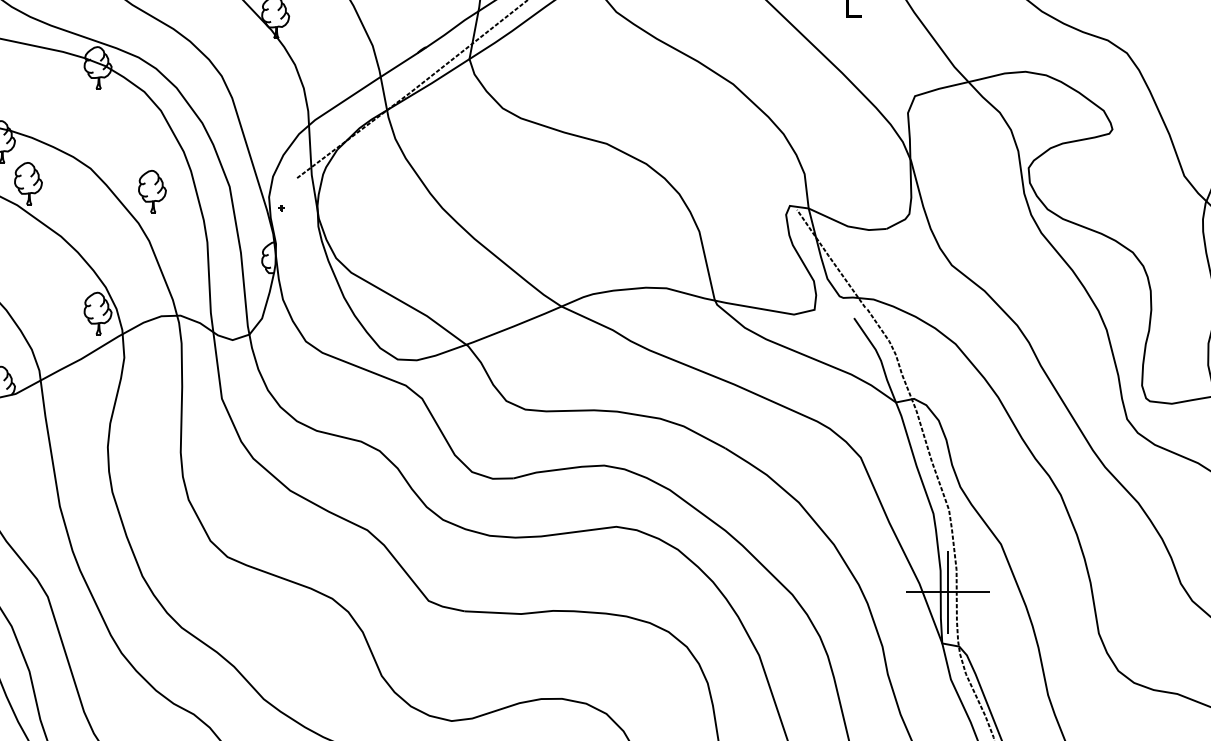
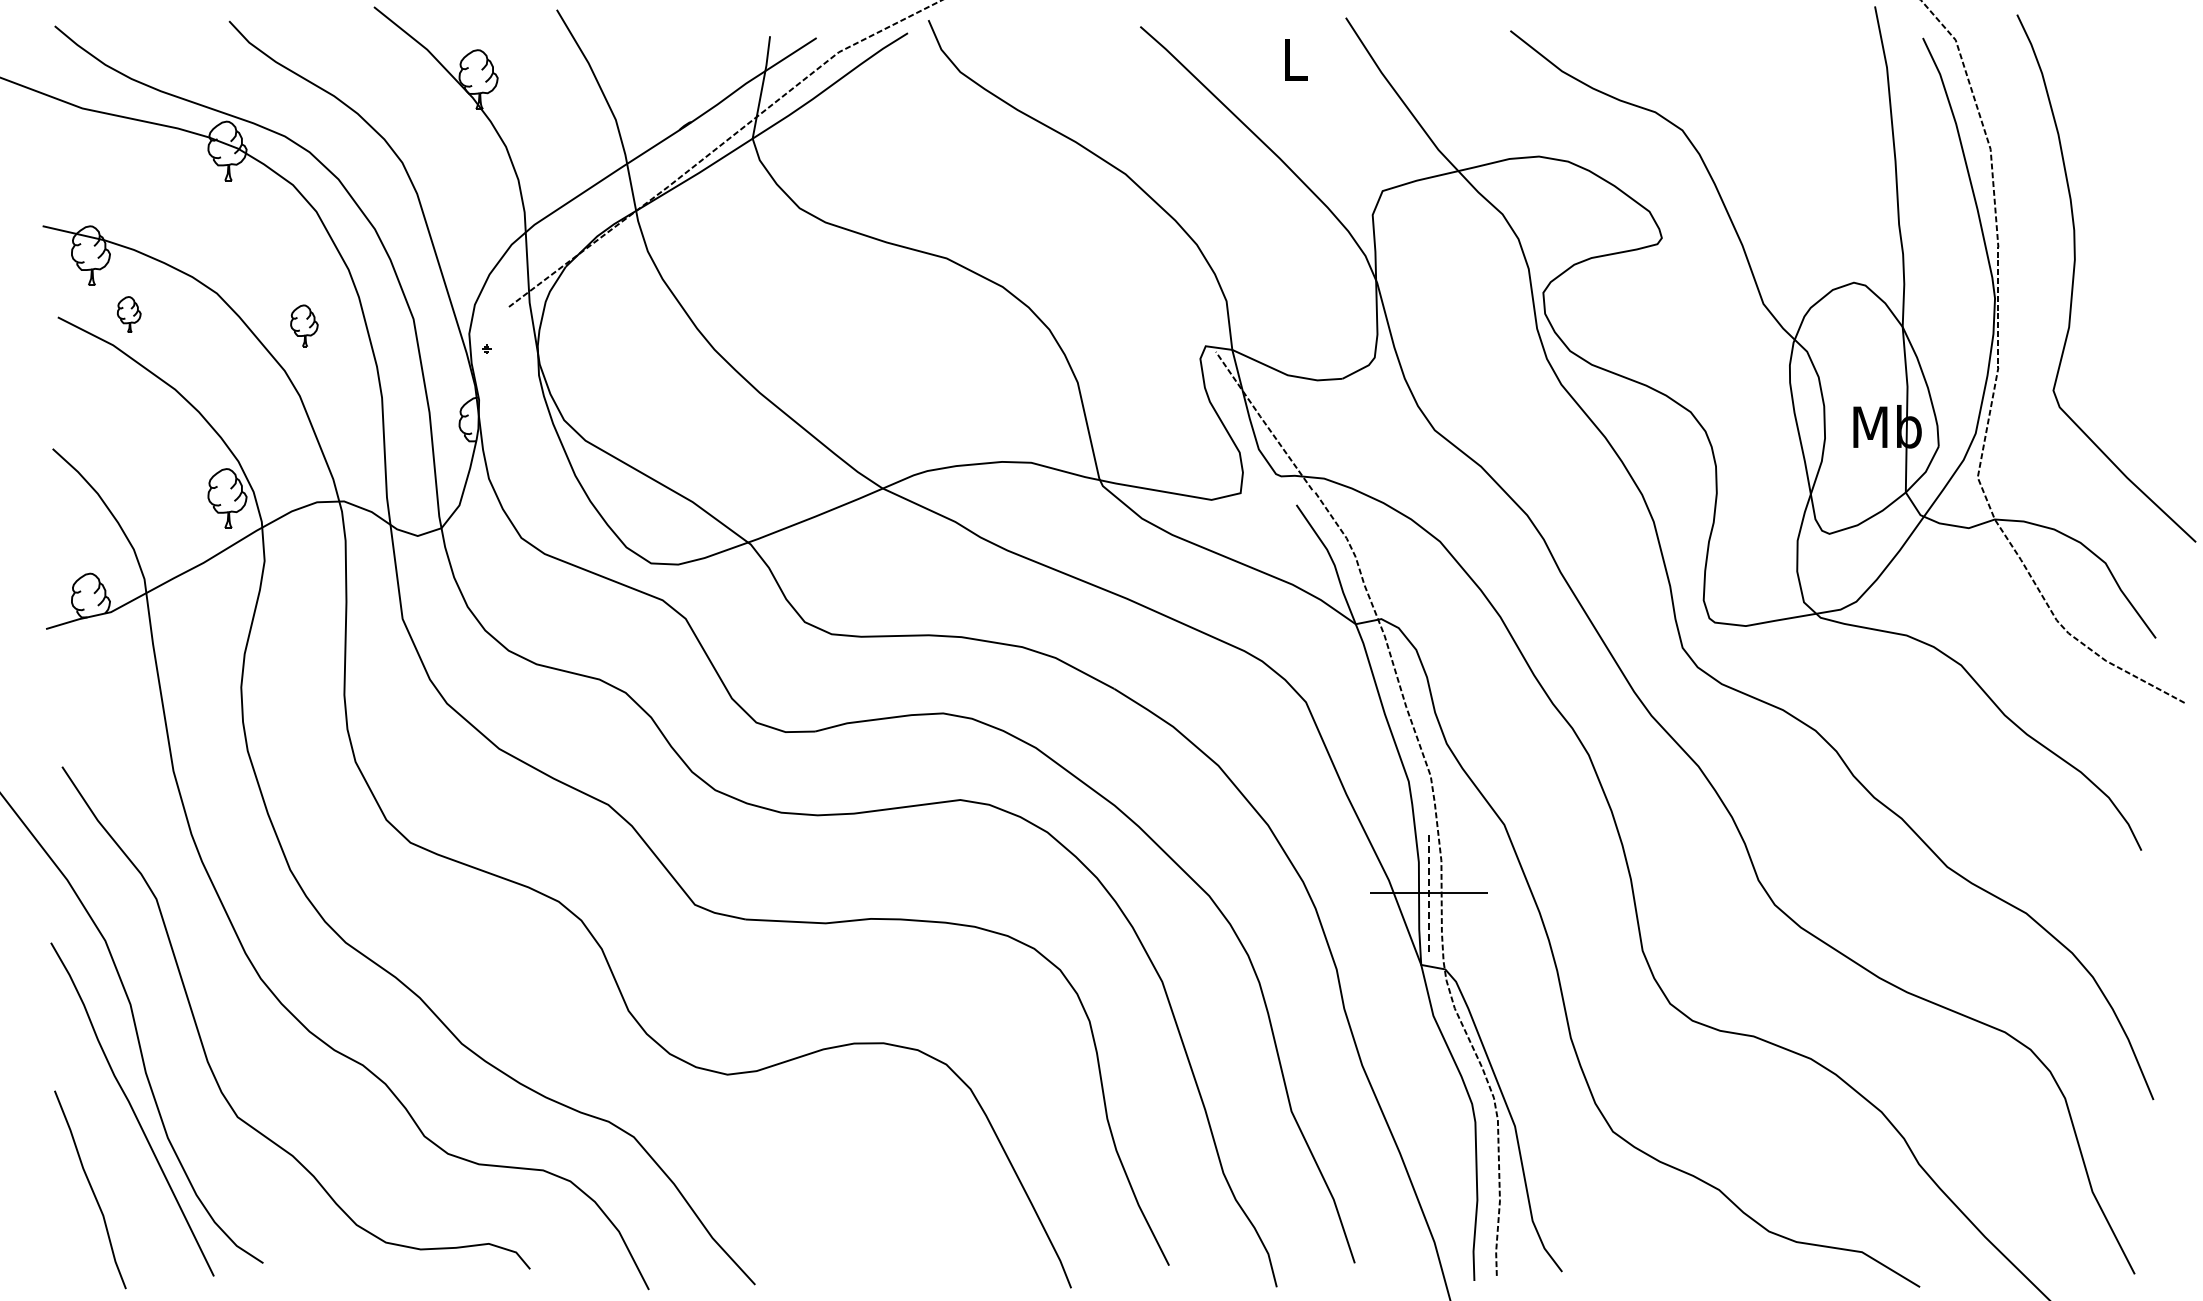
part: (28, 183) -> (129, 314), size x0.6
part: (152, 191) -> (304, 325), size x0.7
line: (948, 592) -> (1429, 892), solid -> dashed

